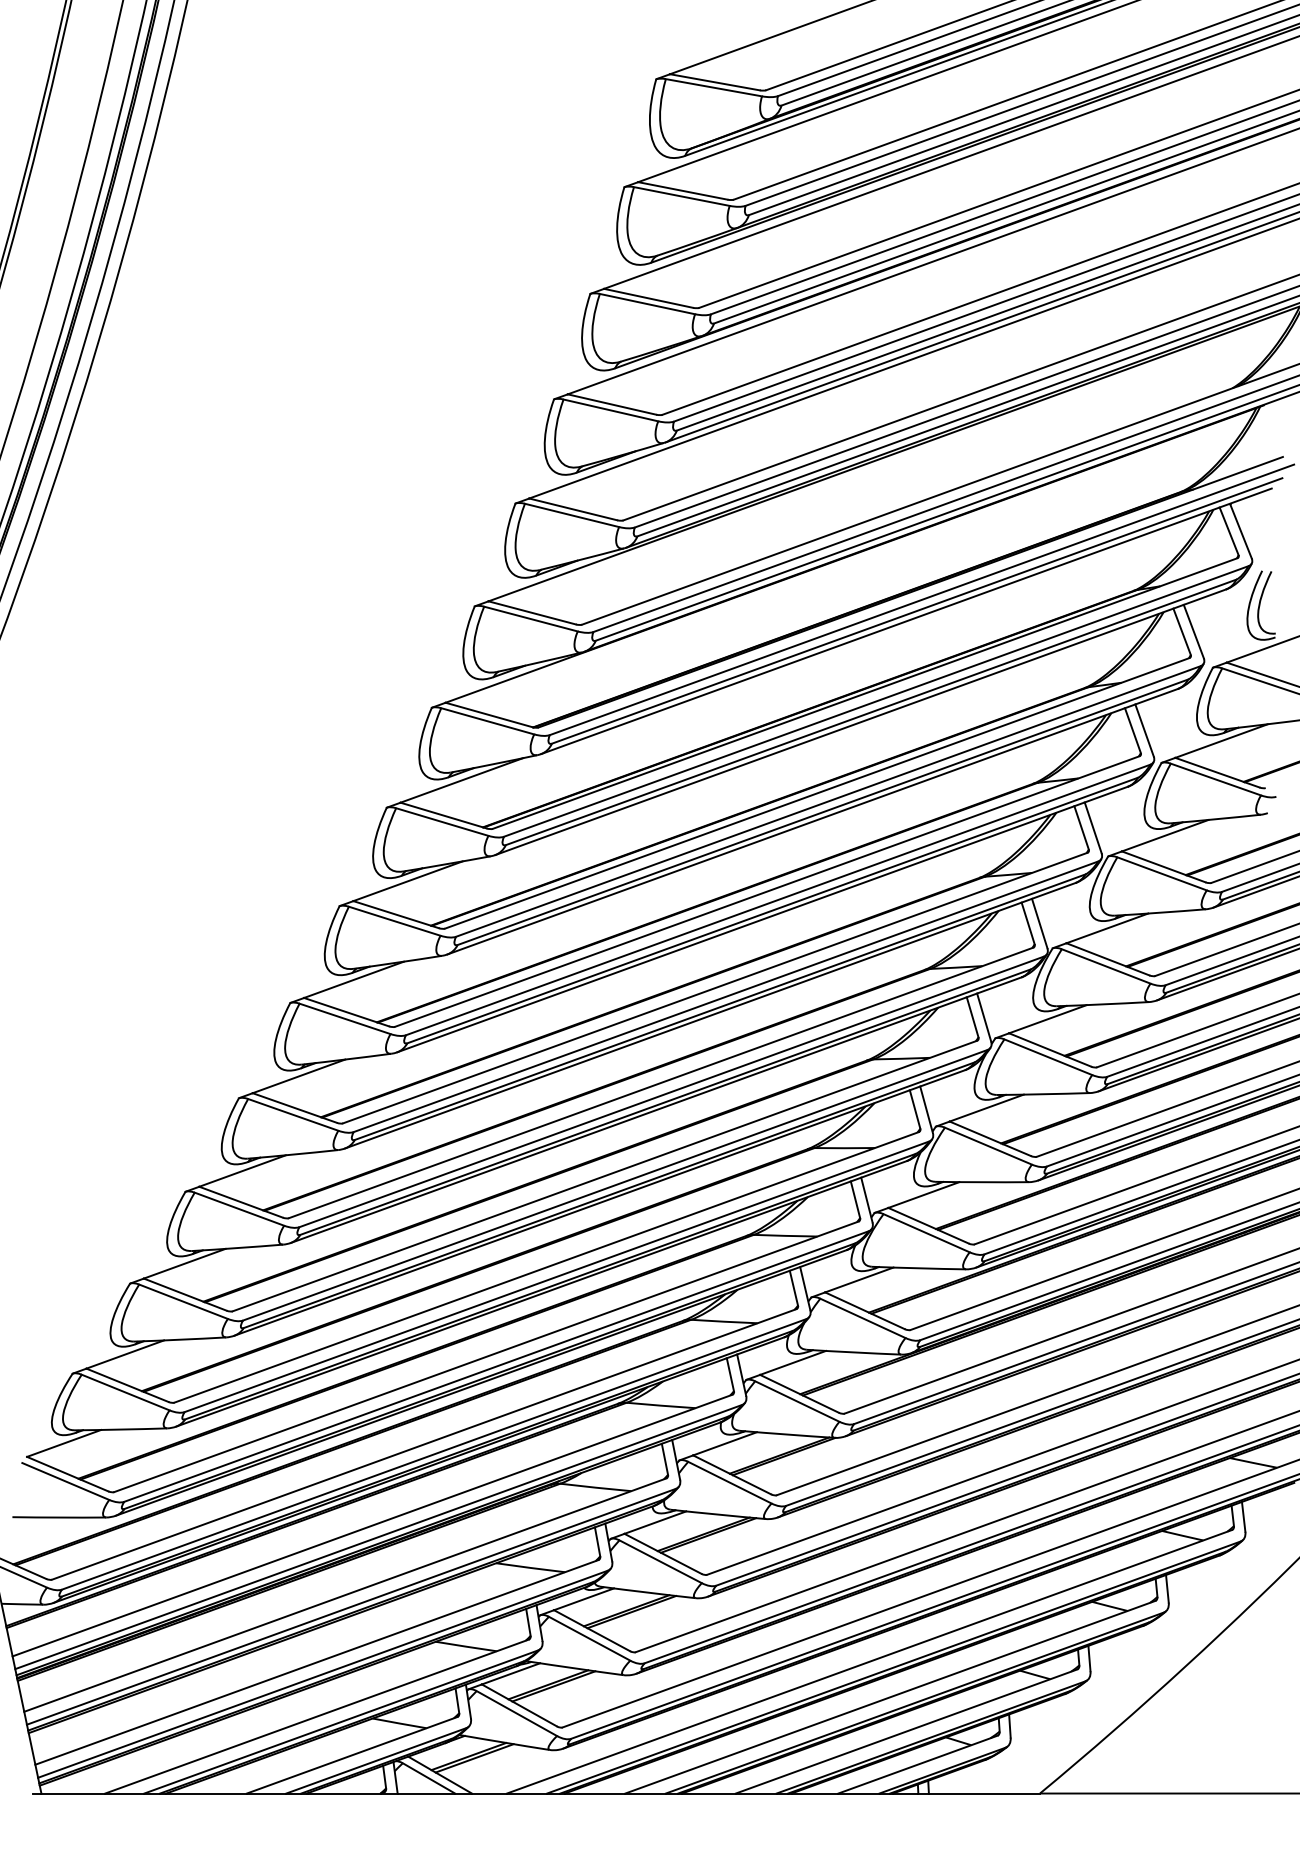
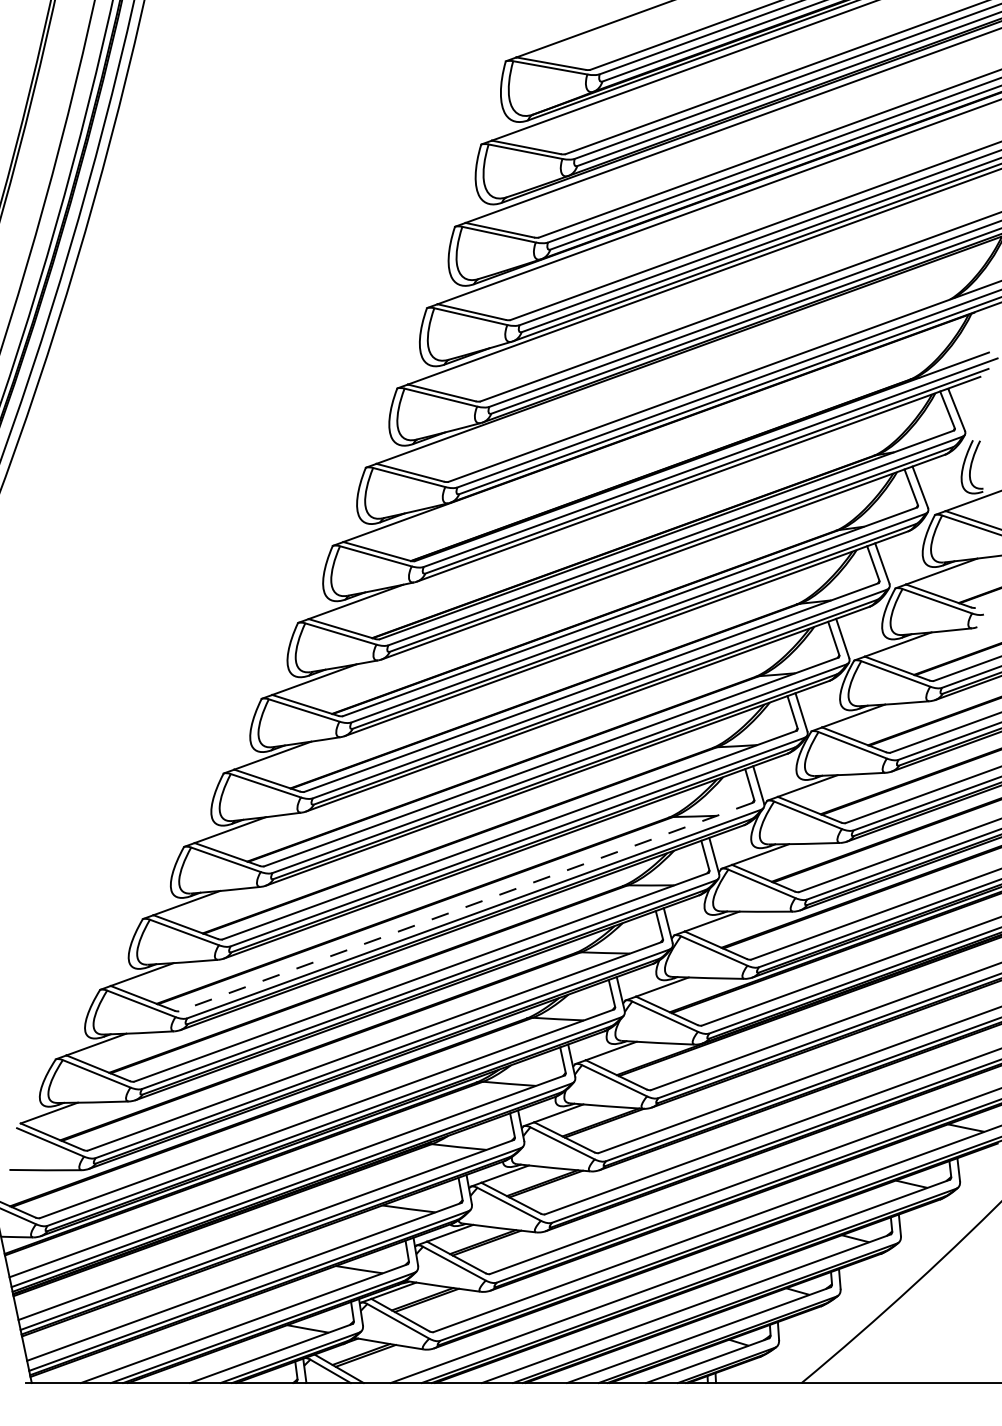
line: (604, 1176) -> (465, 907), solid -> dashed

